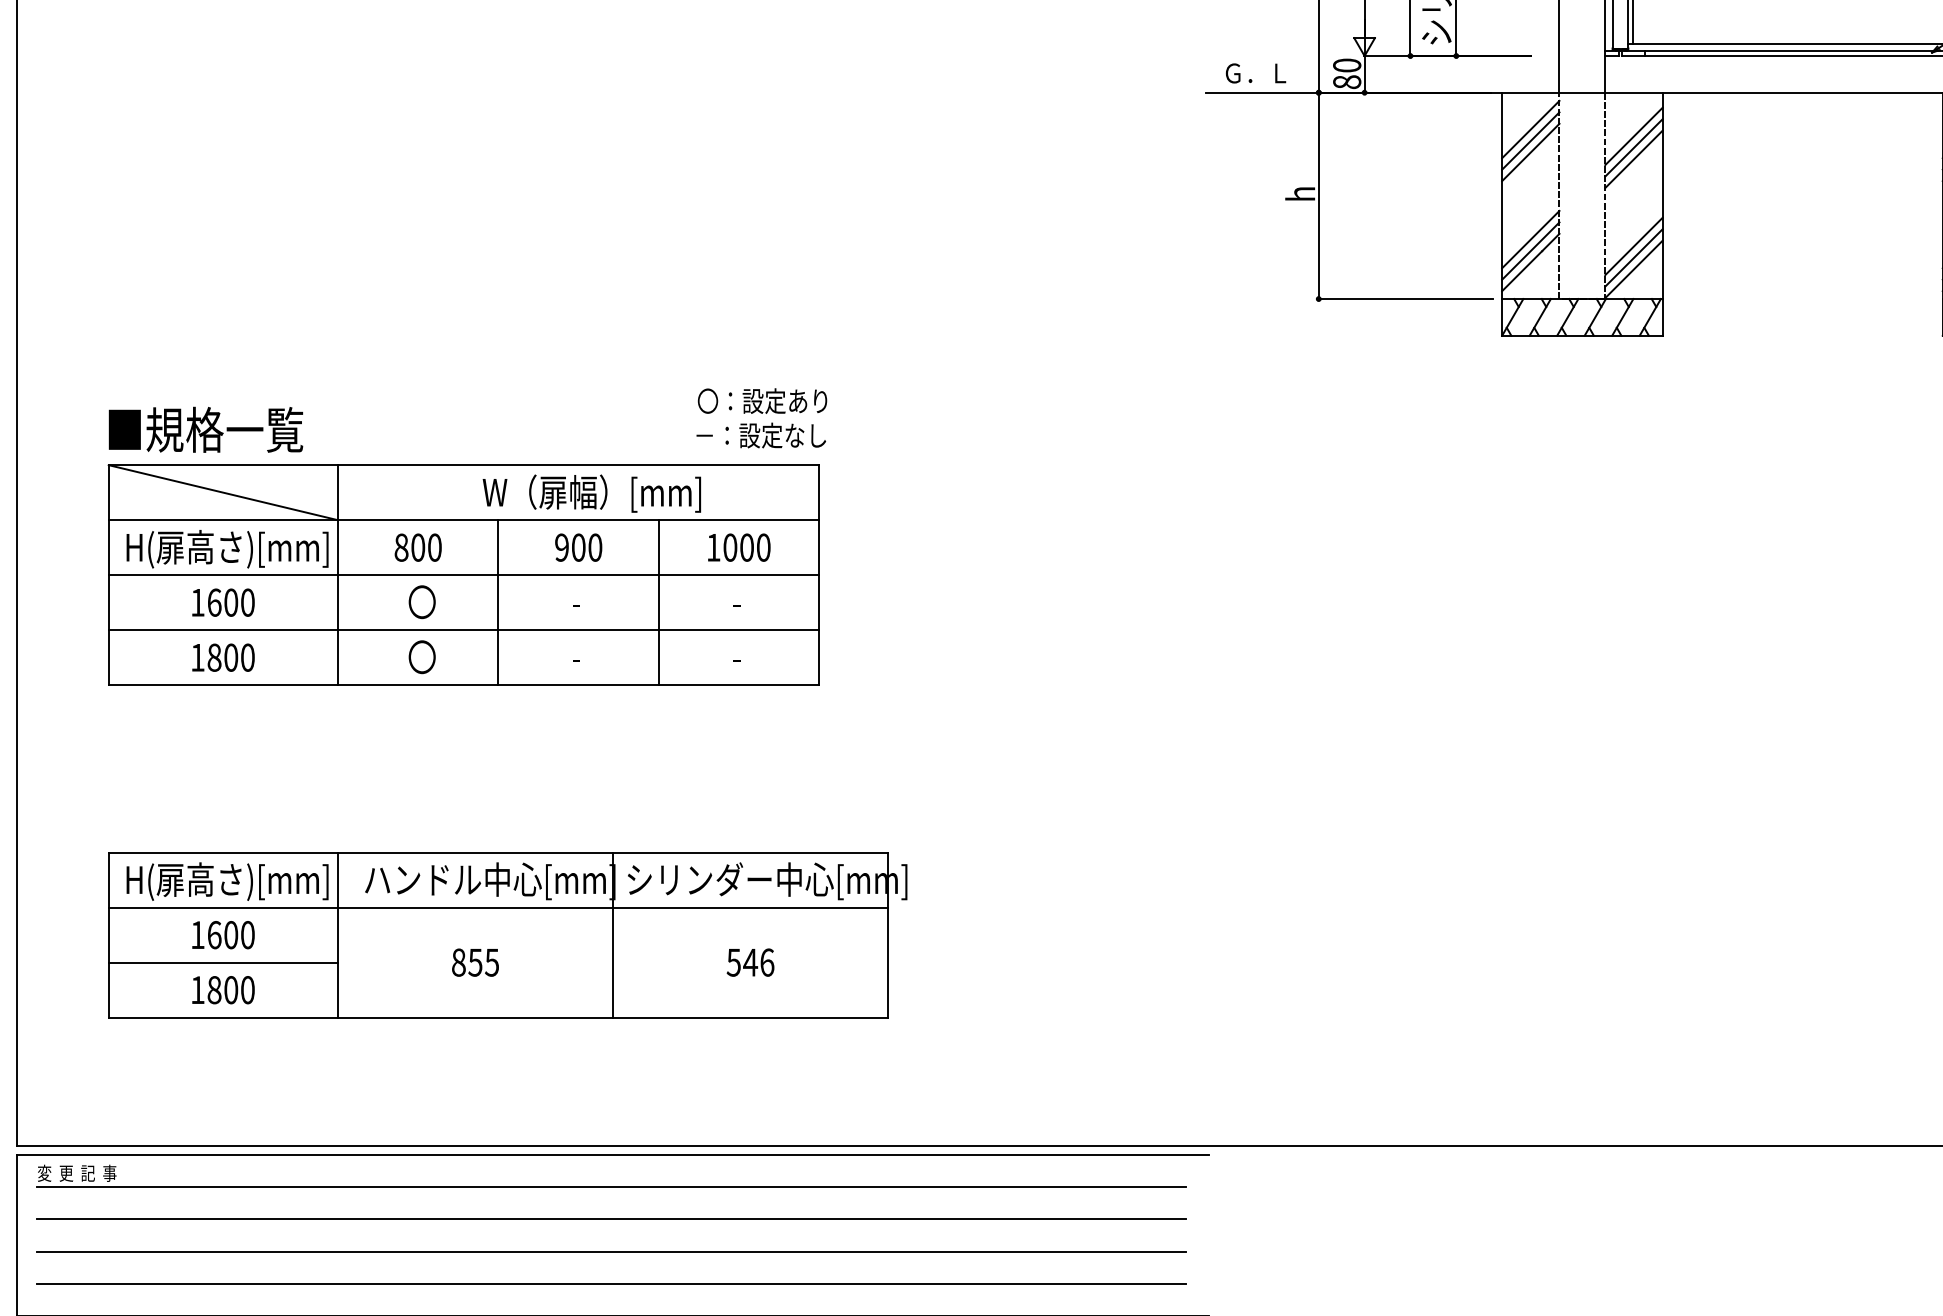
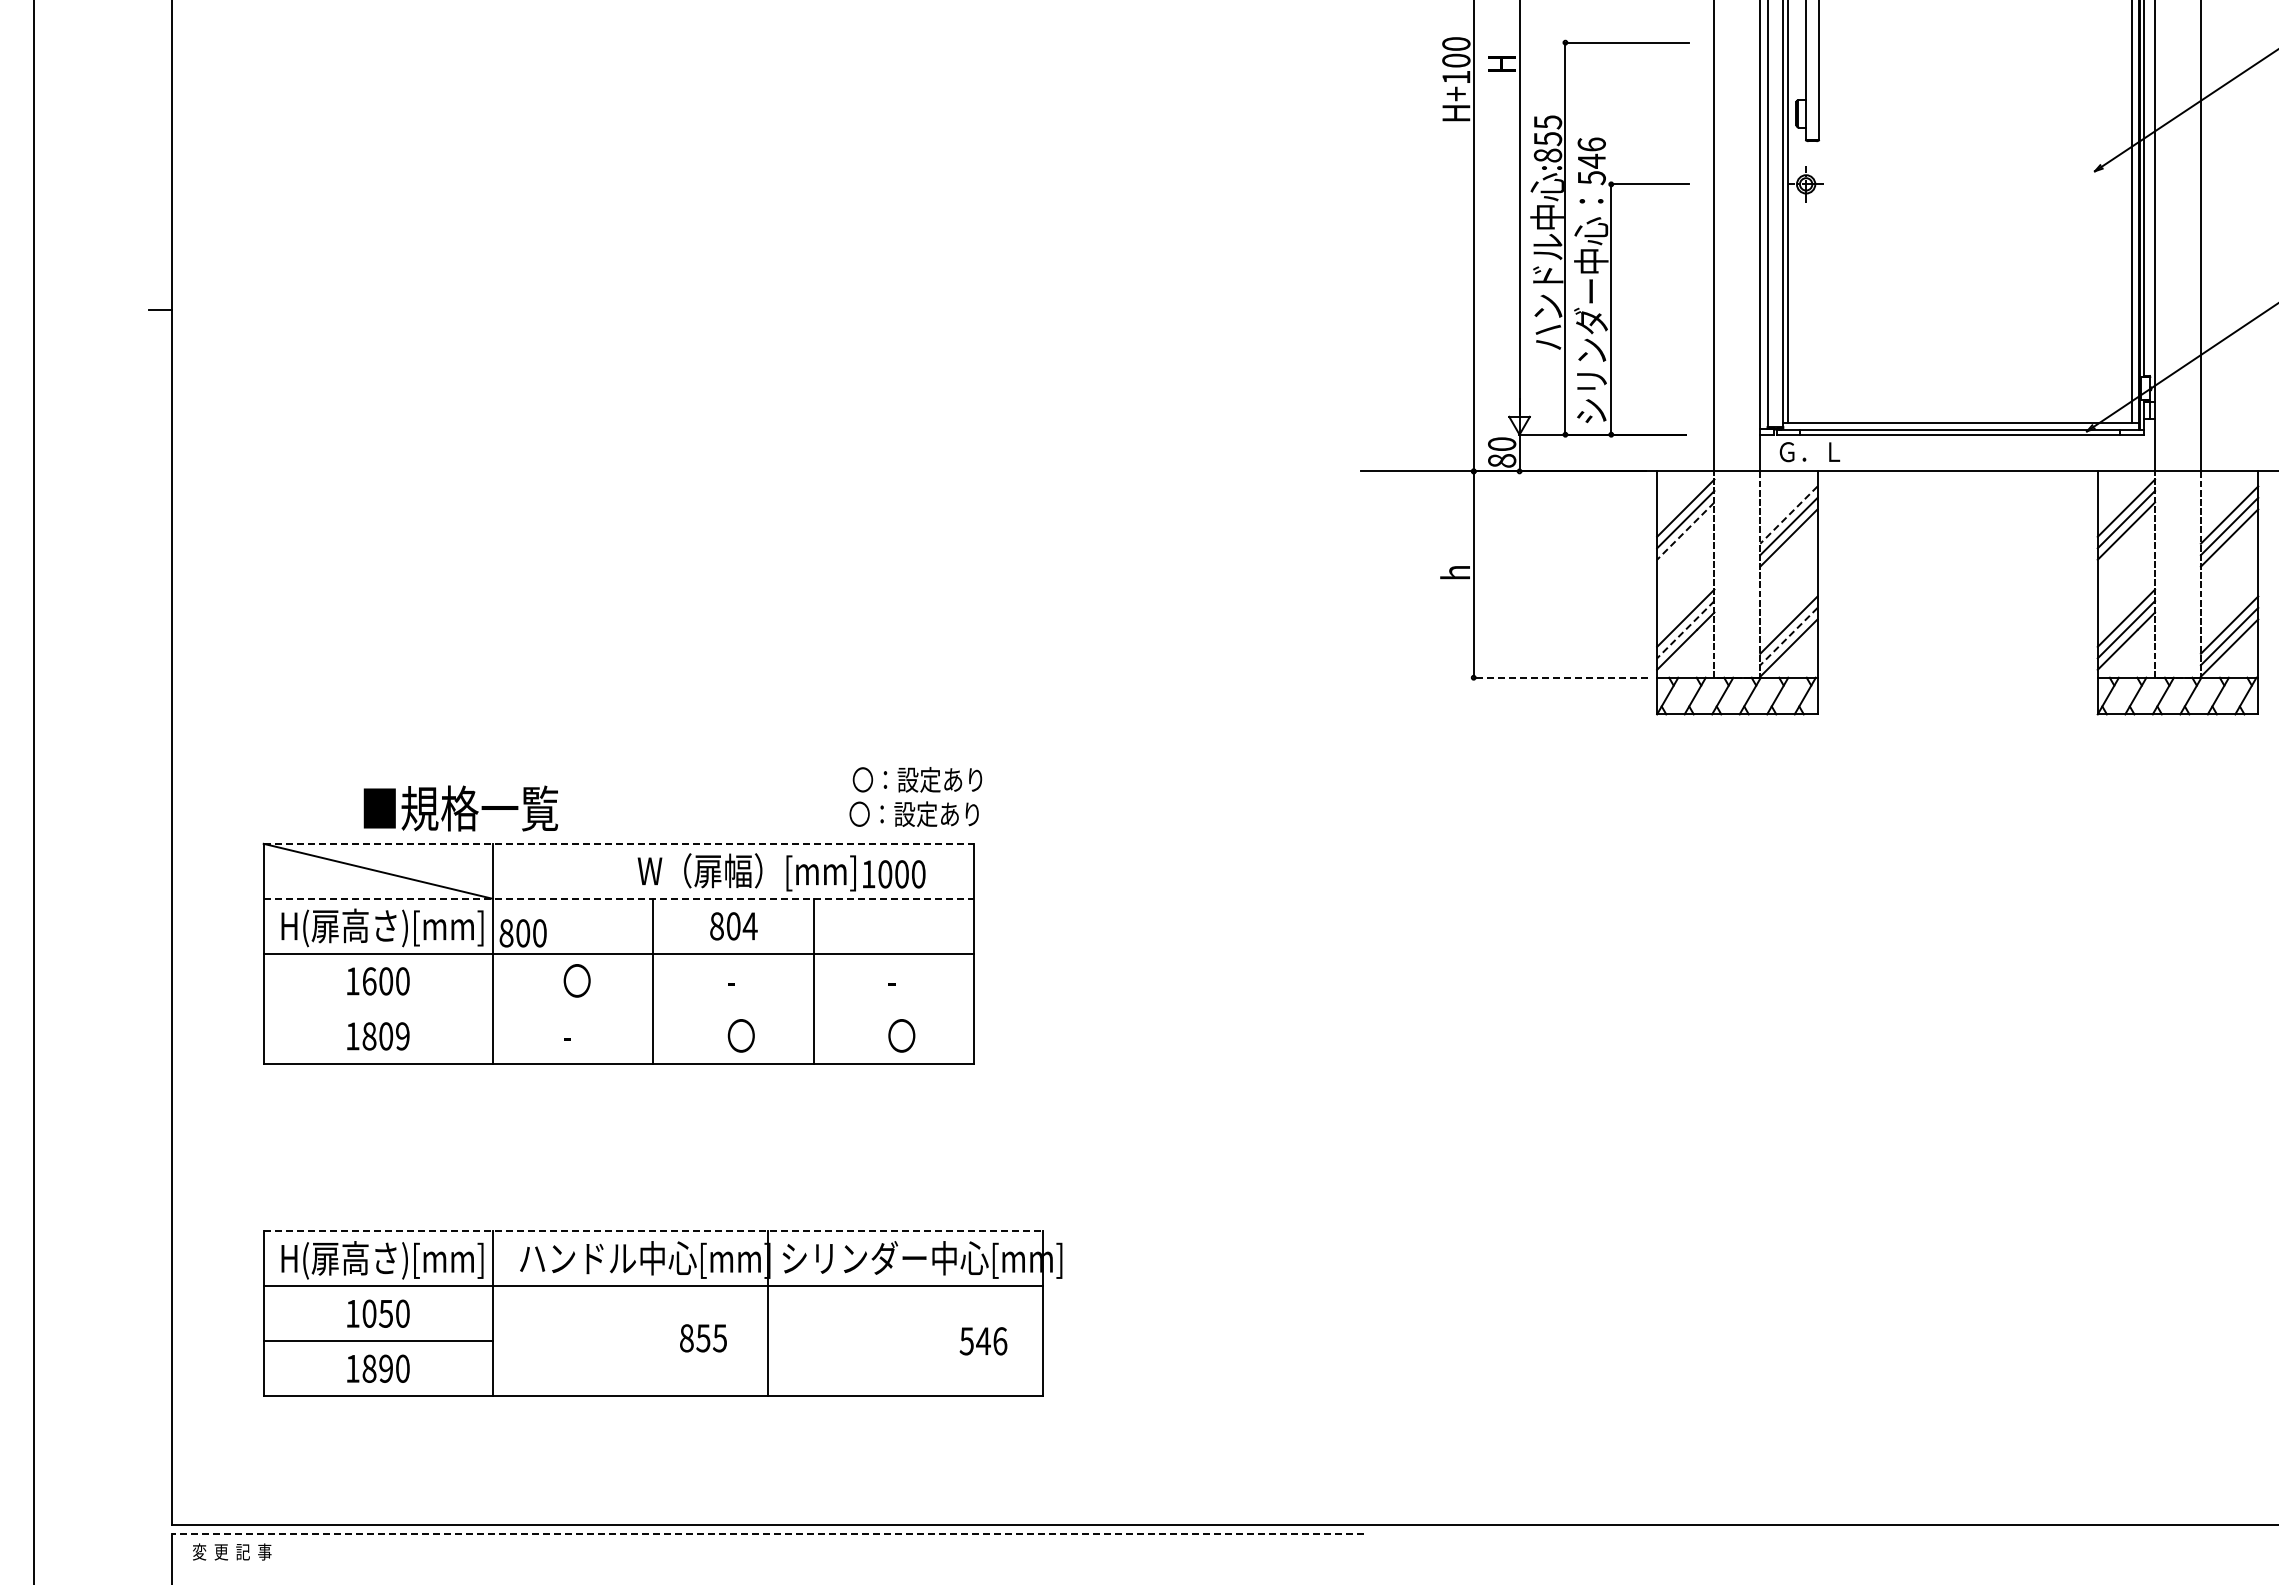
text: (1255, 73) -> (1809, 452), moved
line: (1633, 136) -> (1788, 515), solid -> dashed
line: (1530, 152) -> (1685, 531), solid -> dashed
line: (1530, 250) -> (1685, 629), solid -> dashed
line: (1633, 257) -> (1788, 636), solid -> dashed
line: (1405, 298) -> (1560, 677), solid -> dashed
text: (205, 429) -> (460, 808), moved
text: (759, 434) -> (914, 813), －：設定なし -> 〇：設定あり
line: (464, 464) -> (619, 843), solid -> dashed
line: (464, 519) -> (619, 898), solid -> dashed
text: (417, 547) -> (522, 933), moved
text: (578, 547) -> (733, 926), 900 -> 804
text: (739, 547) -> (894, 874), moved
line: (463, 629) -> (618, 1008), removed
text: (421, 656) -> (576, 1035), 〇 -> -
text: (585, 656) -> (740, 1035), - -> 〇
text: (746, 656) -> (901, 1035), - -> 〇
text: (247, 657) -> (402, 1036), 1800 -> 1809
line: (498, 852) -> (653, 1231), solid -> dashed
text: (222, 934) -> (377, 1313), 1600 -> 1050
text: (475, 962) -> (703, 1338), moved
text: (750, 962) -> (983, 1341), moved
text: (231, 989) -> (386, 1368), 1800 -> 1890
line: (612, 1154) -> (767, 1533), solid -> dashed
line: (611, 1187) -> (766, 1566), removed

